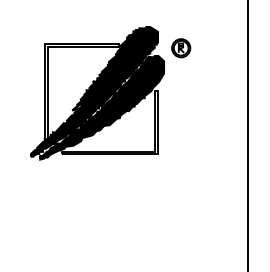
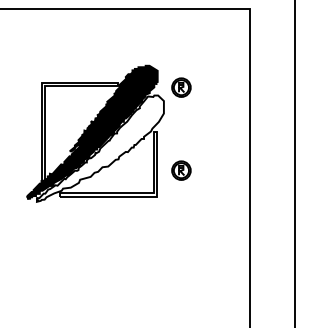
fill: (101, 107) -> (99, 148), removed
part: (181, 129) -> (181, 170), added

